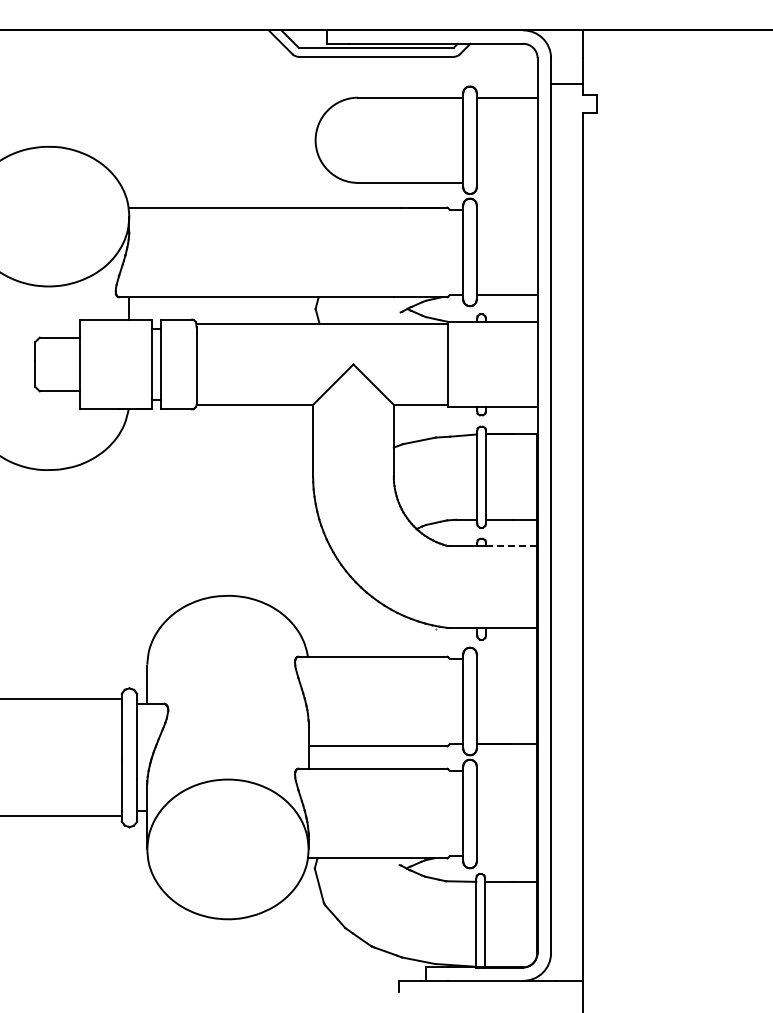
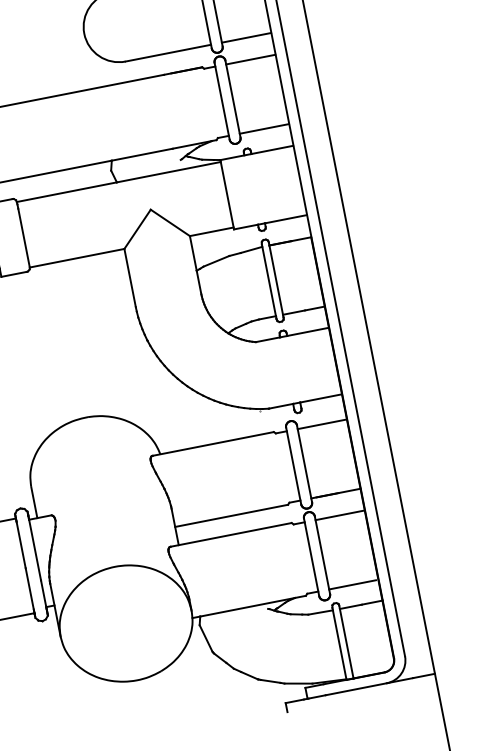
line: (506, 182) -> (246, 37), added
line: (506, 209) -> (250, 59), added
line: (511, 545) -> (307, 331), dashed -> solid
line: (506, 658) -> (321, 424), added
line: (506, 770) -> (339, 515), added
line: (505, 856) -> (352, 585), added

